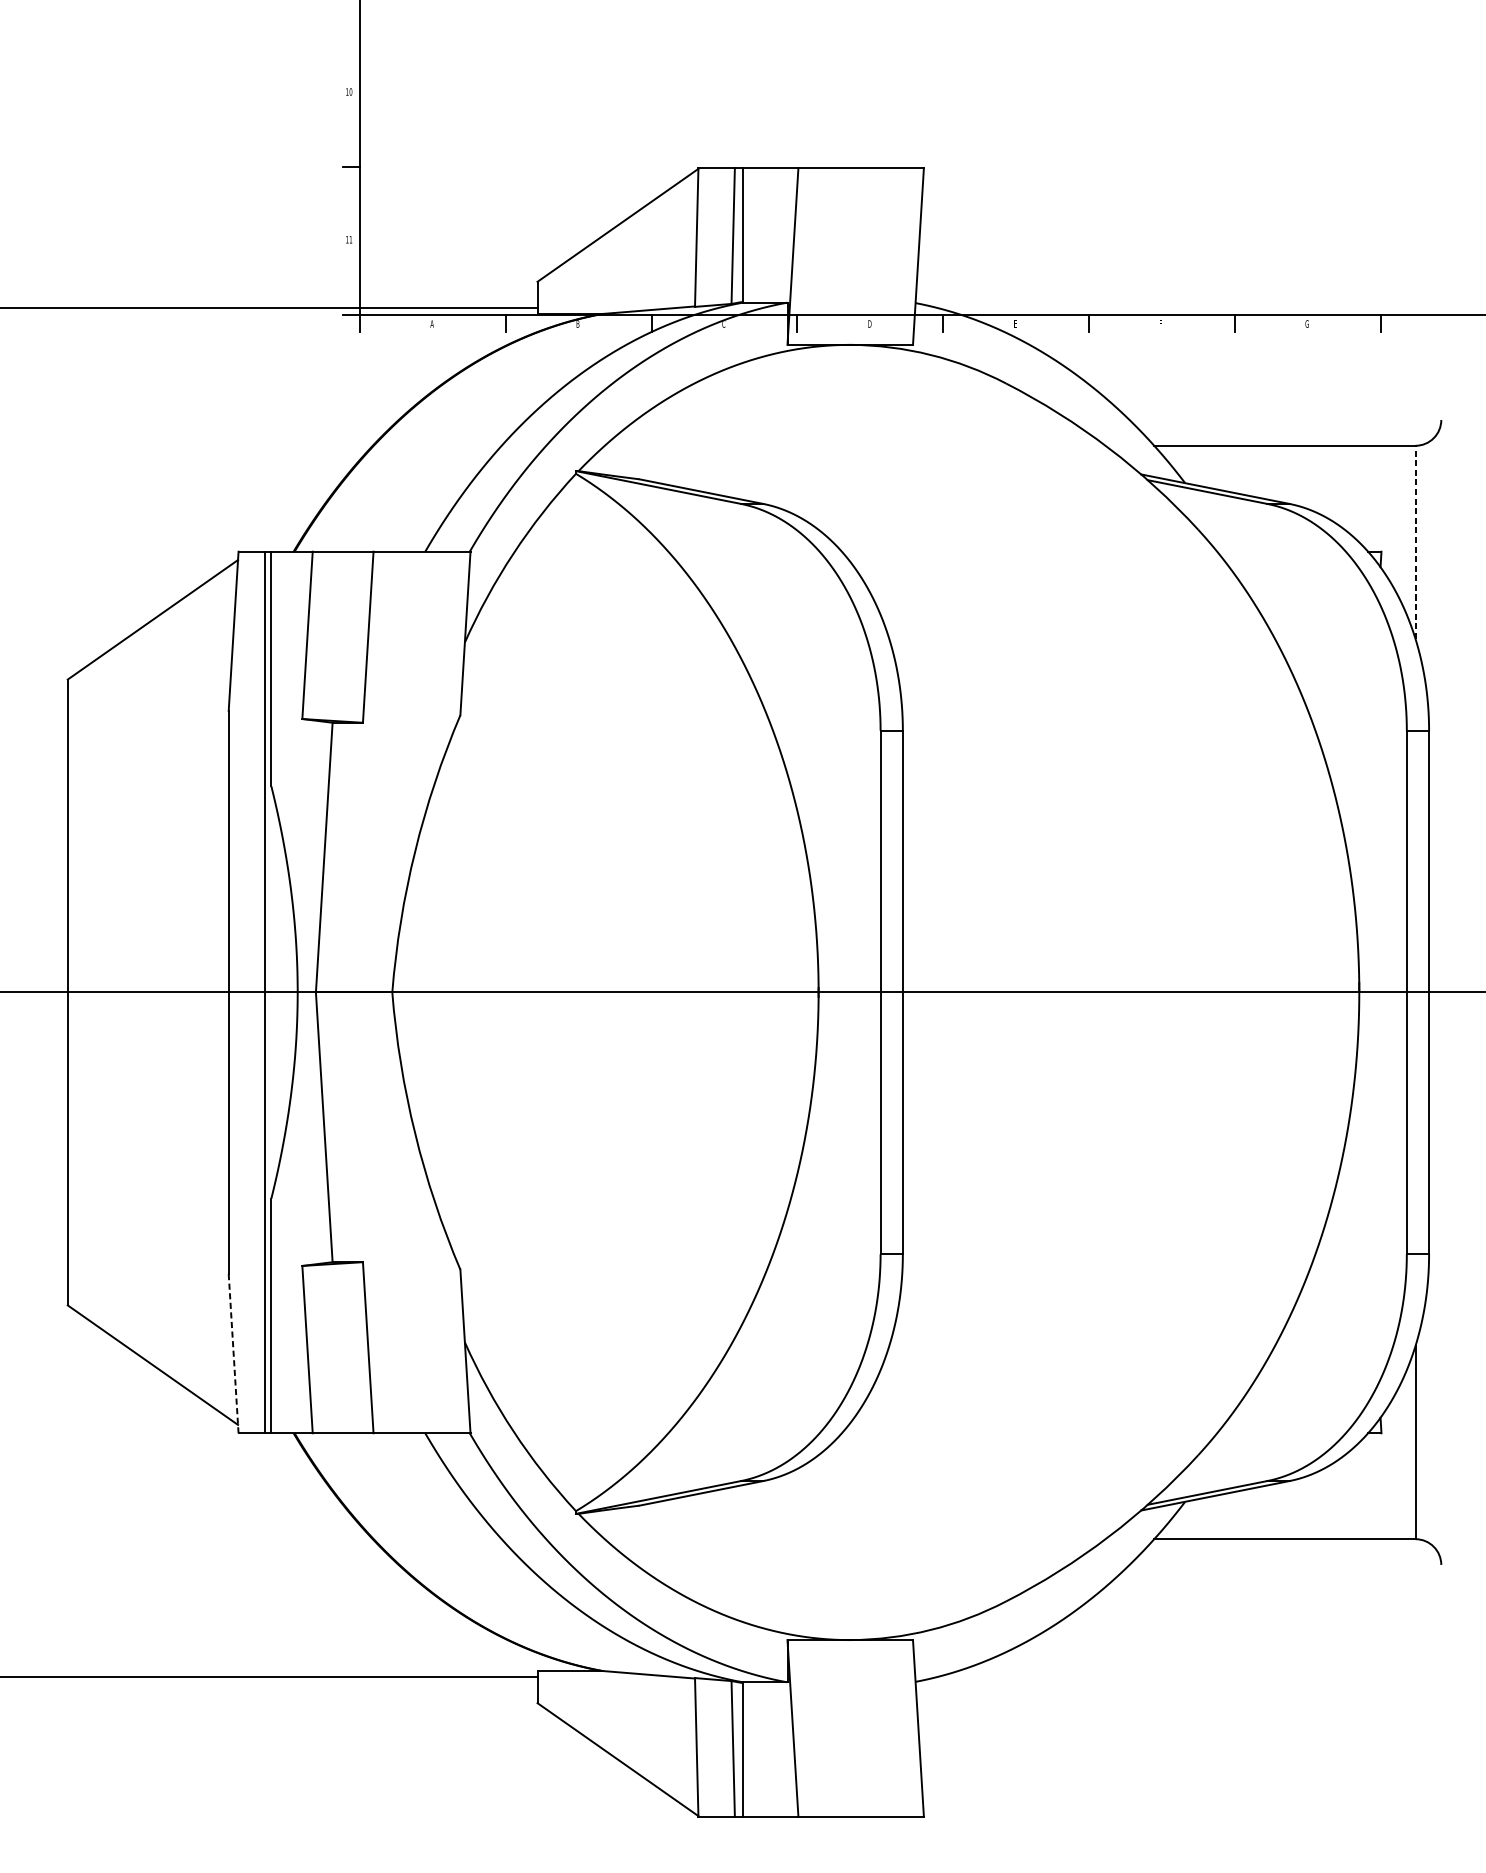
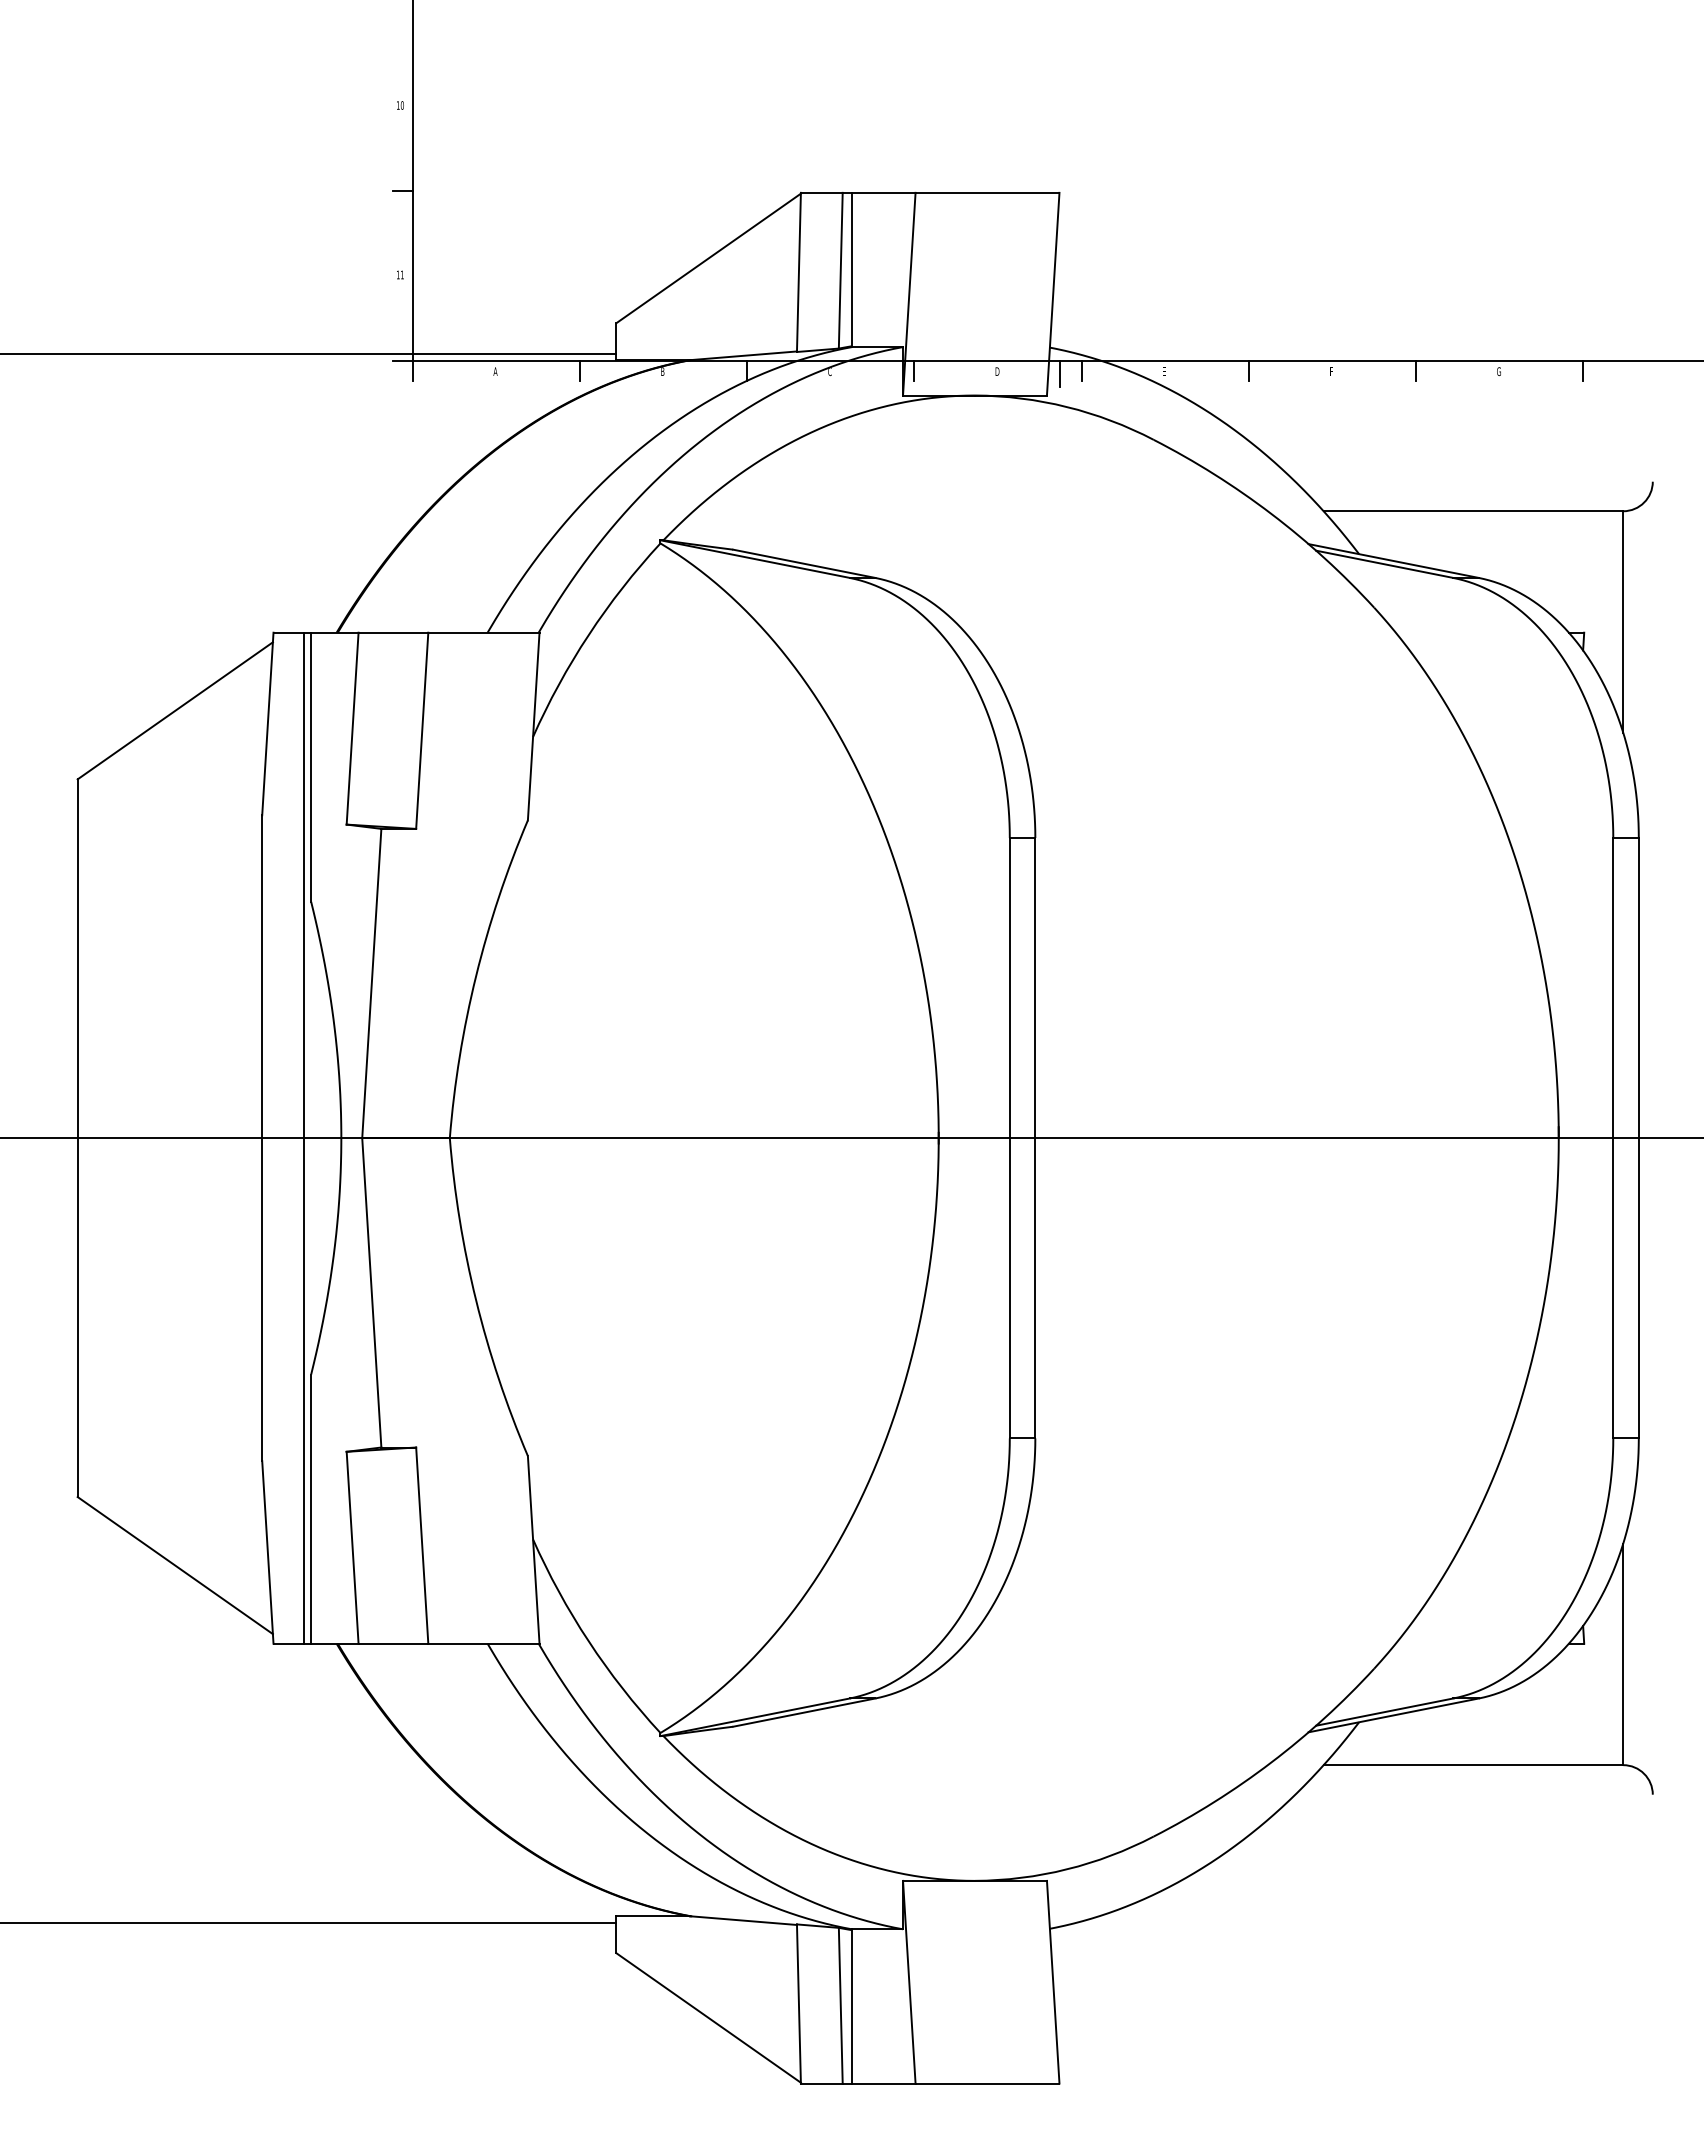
line: (924, 325) -> (1060, 373), added
line: (1415, 542) -> (1623, 622), dashed -> solid
line: (233, 1353) -> (267, 1552), dashed -> solid

